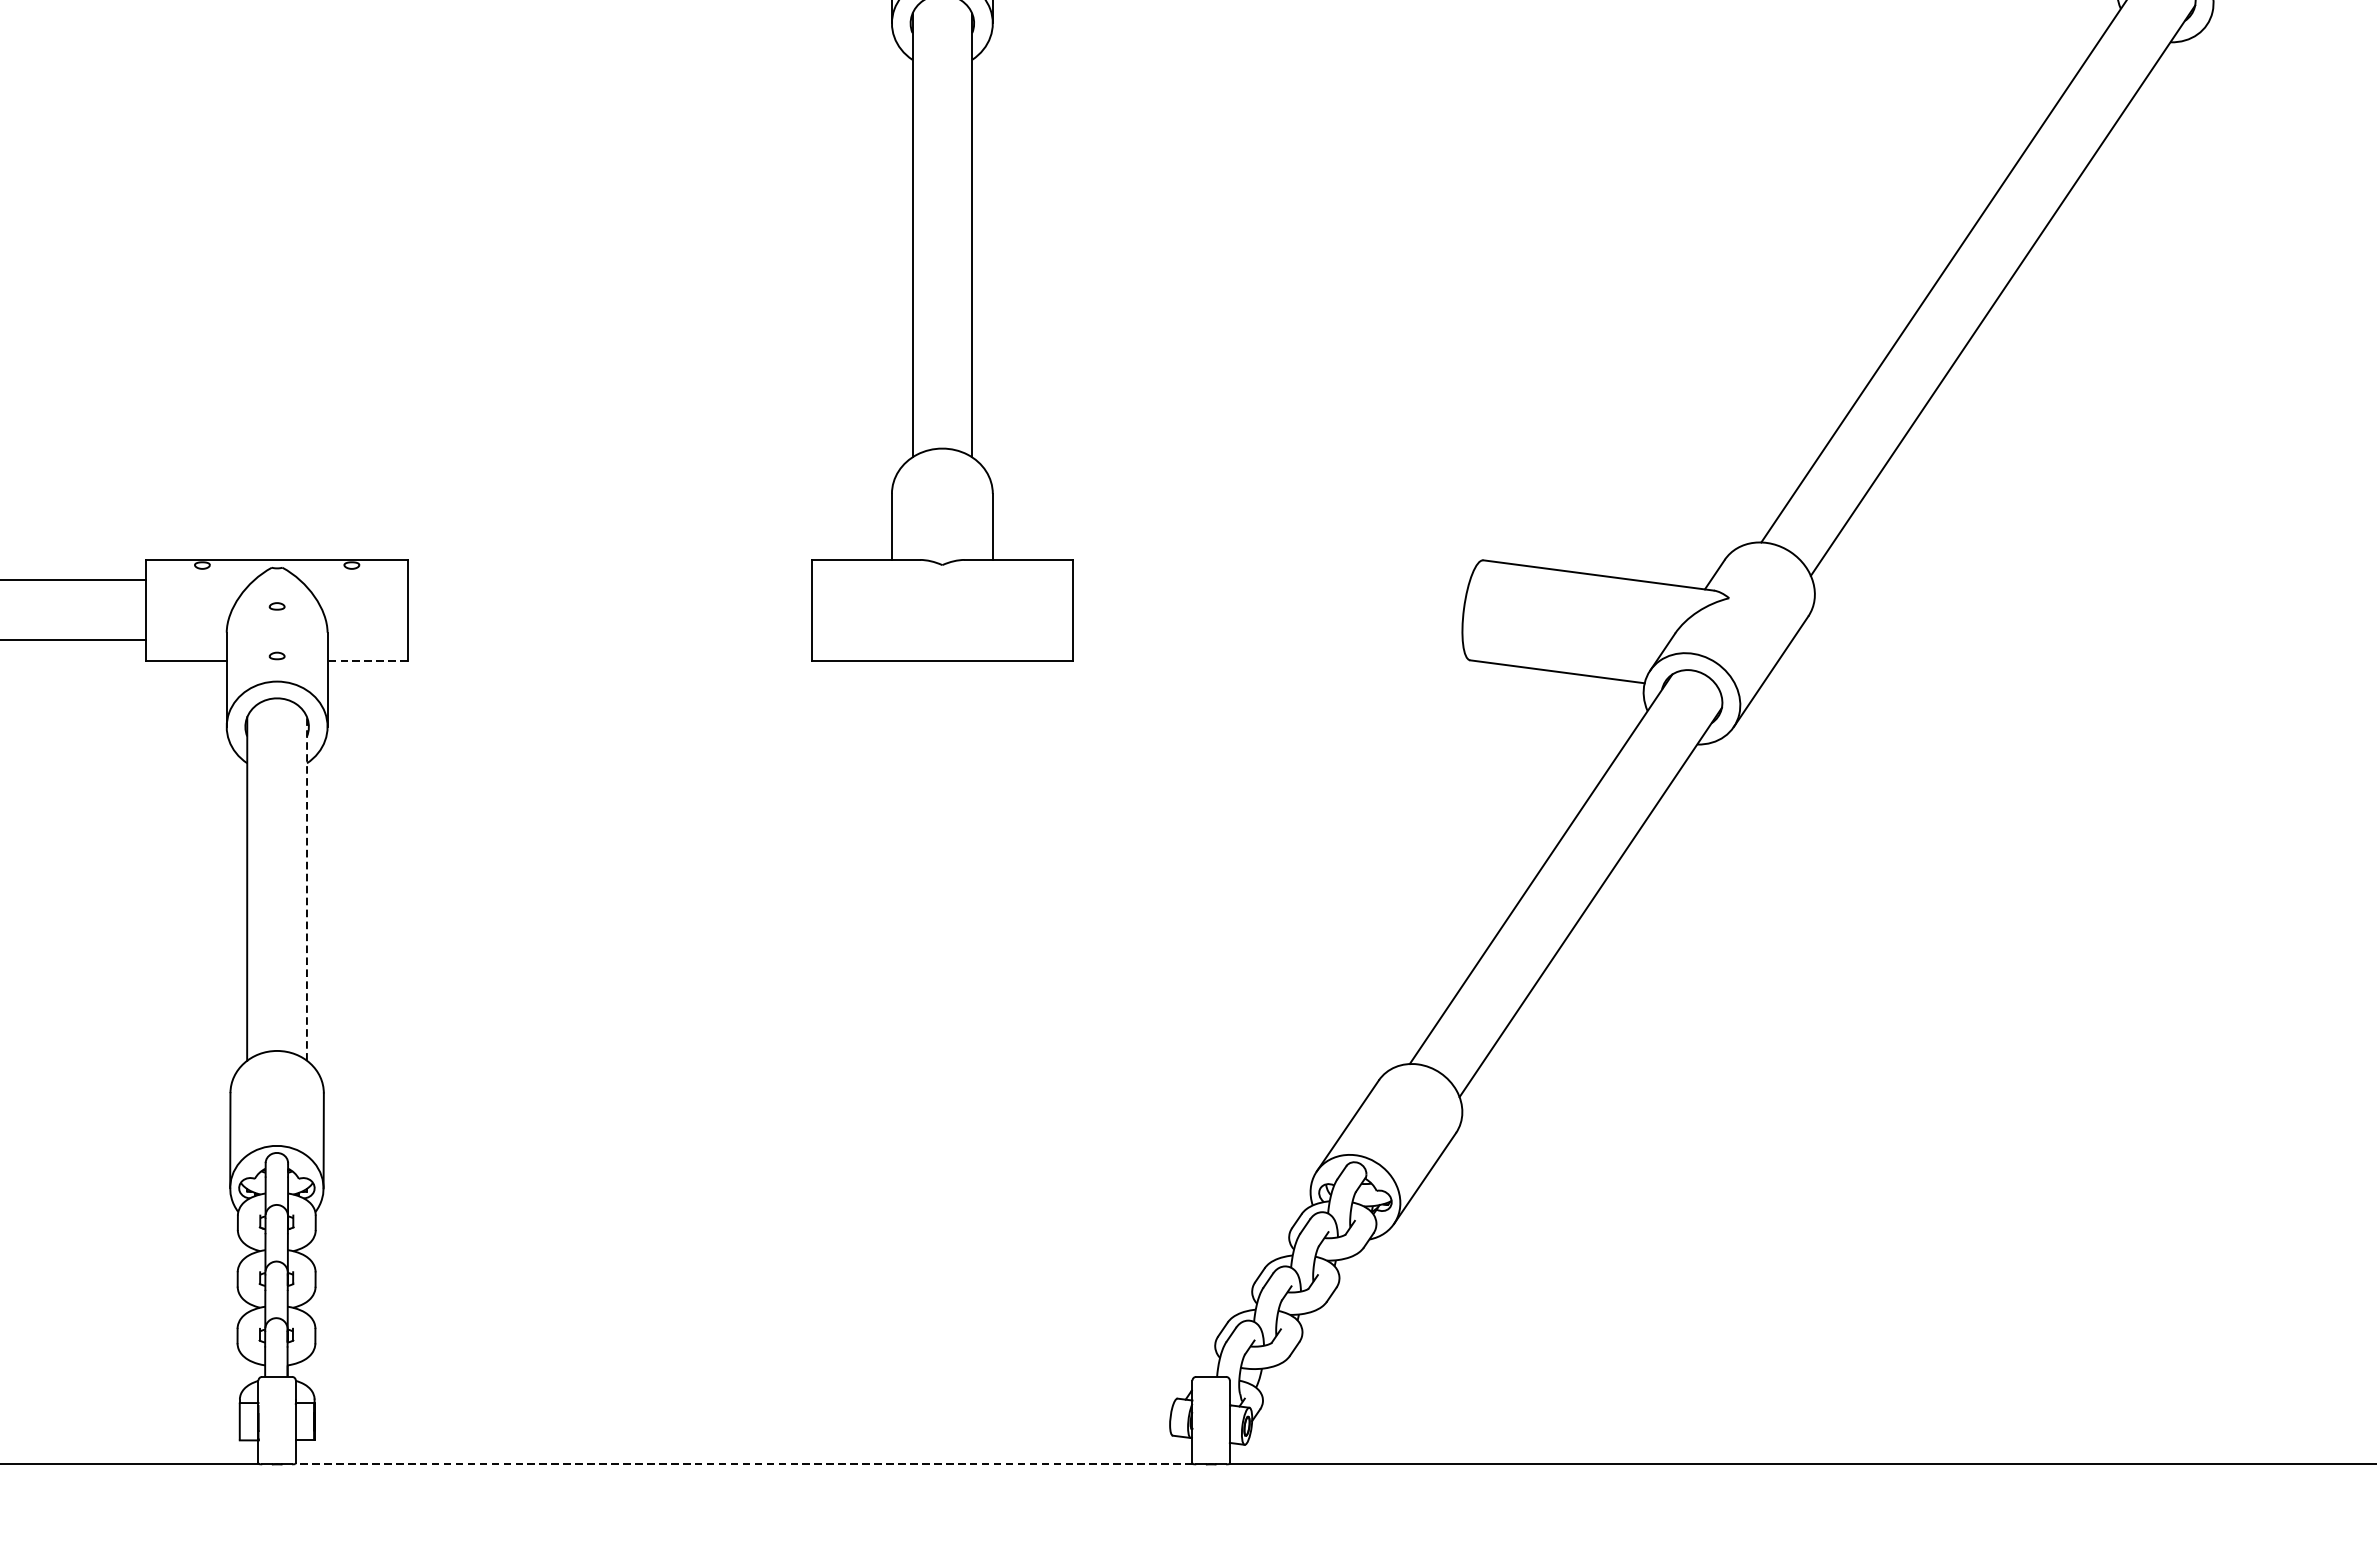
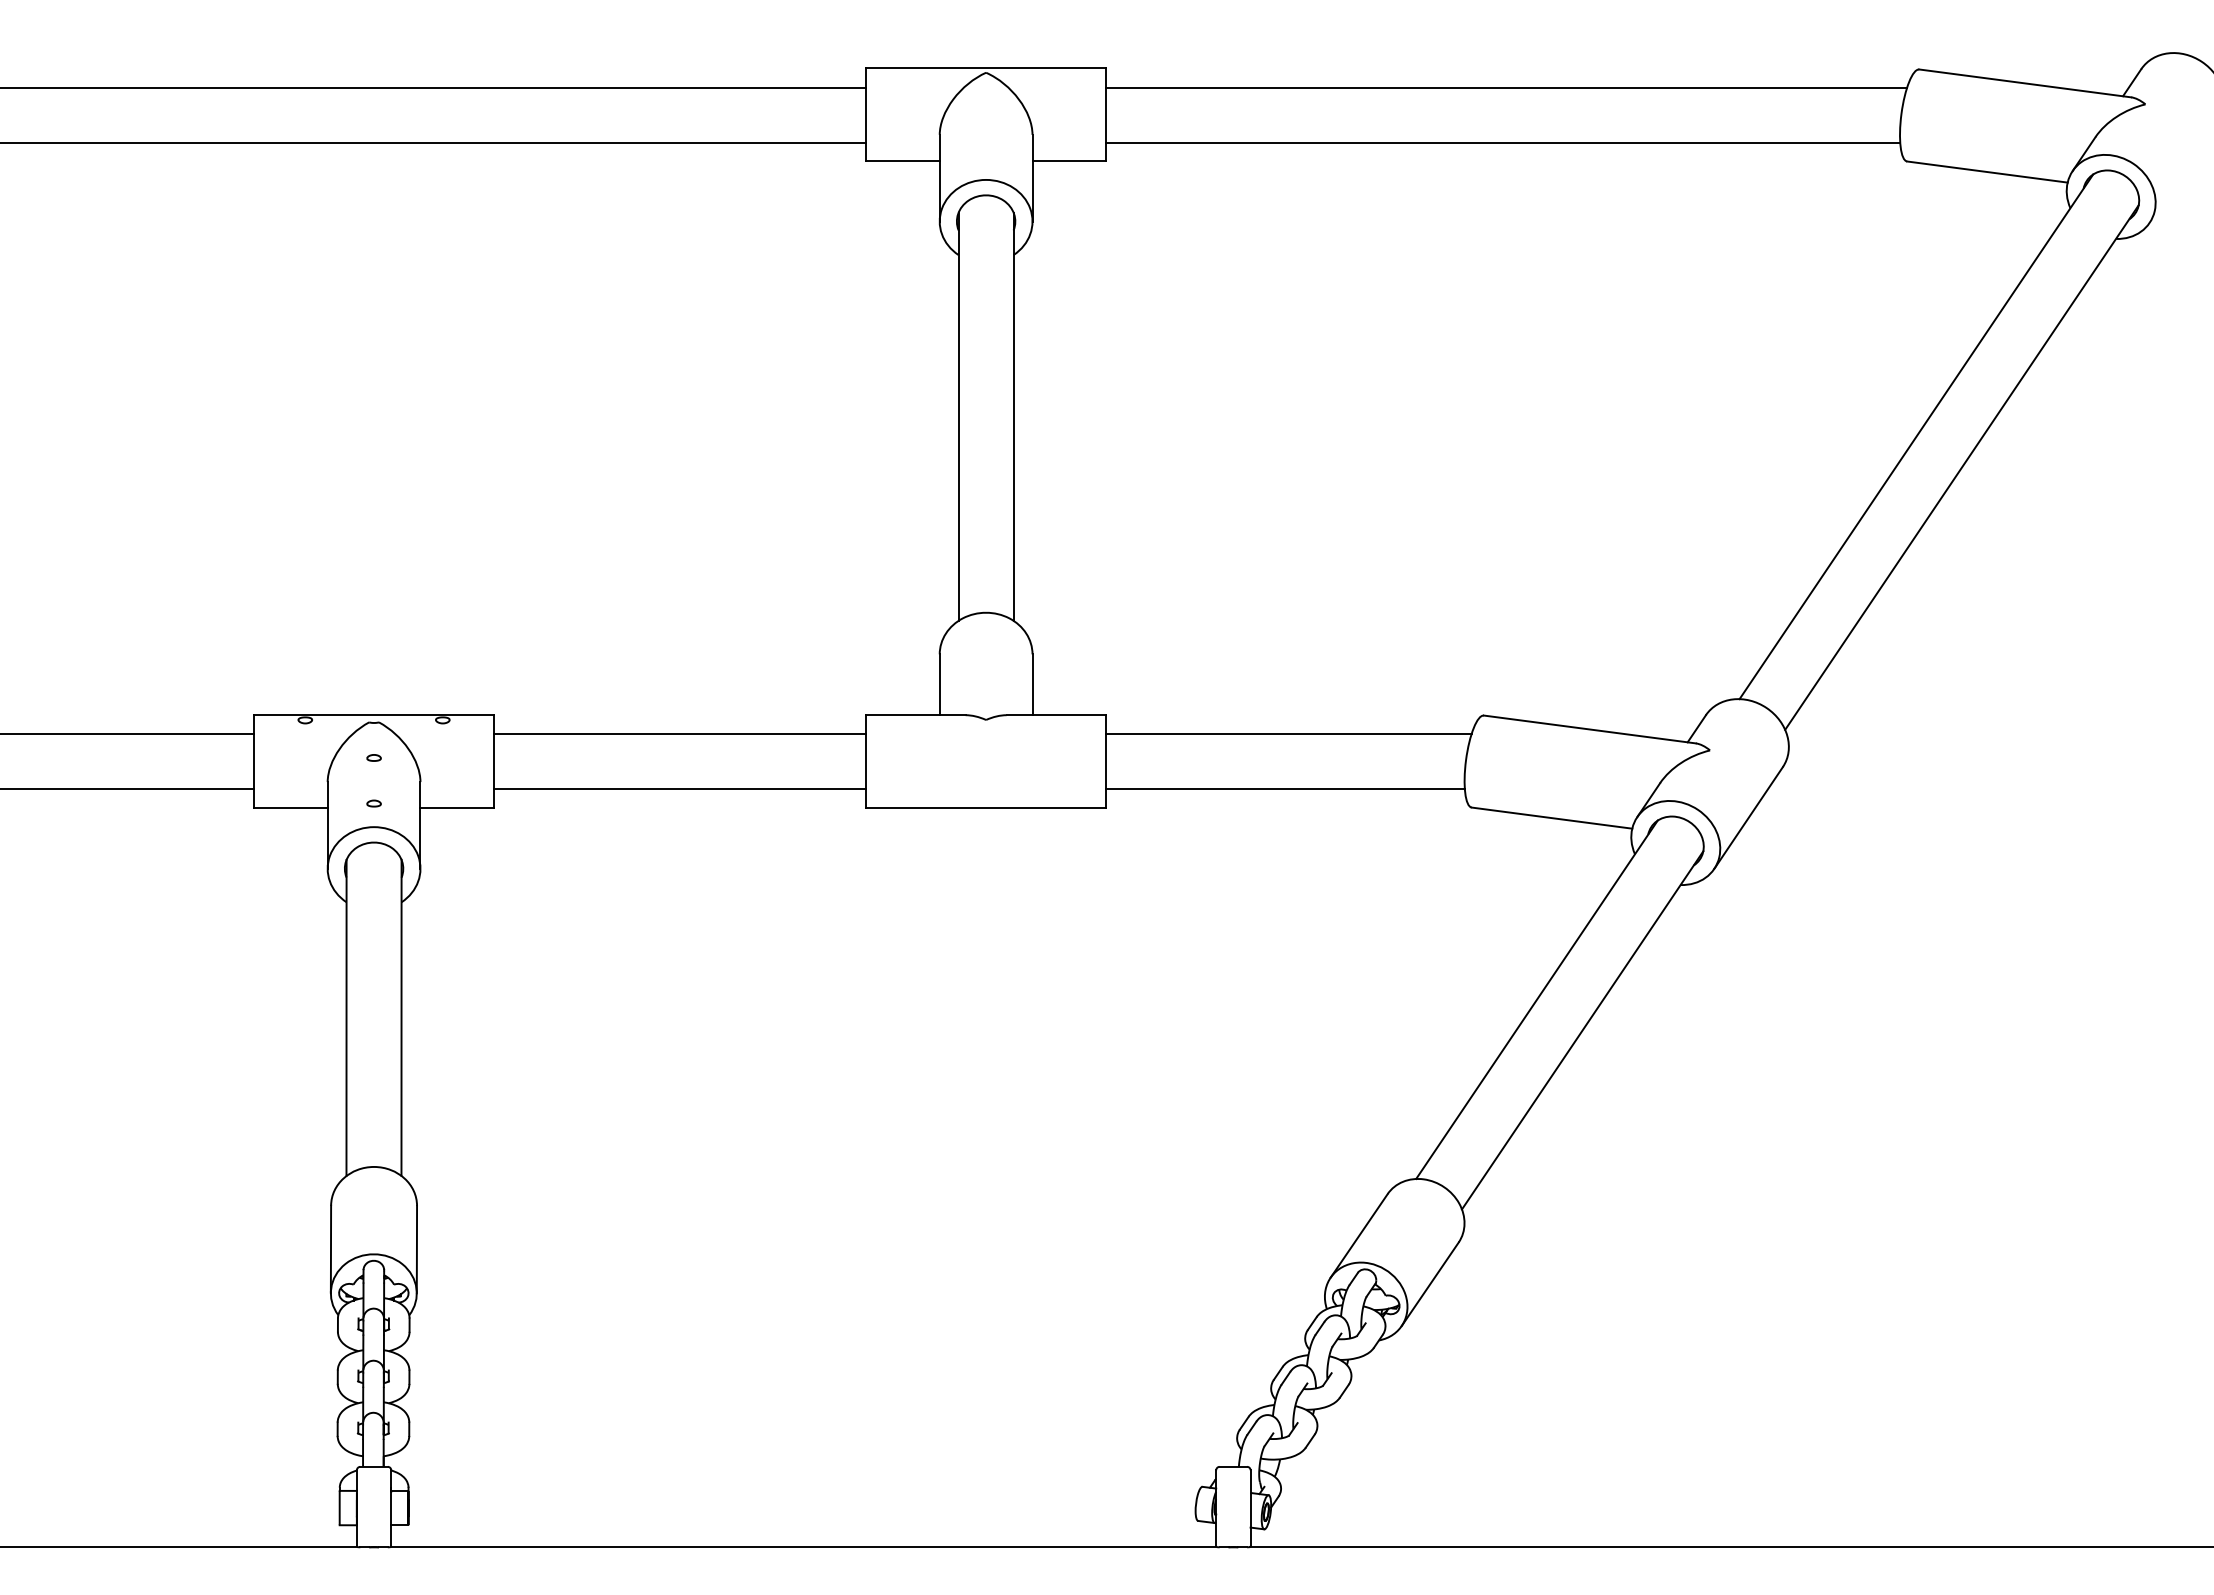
line: (609, 580) -> (679, 734), added
line: (1271, 580) -> (1288, 734), added
line: (609, 640) -> (679, 789), added
line: (1267, 640) -> (1285, 789), added
line: (367, 660) -> (457, 807), dashed -> solid
line: (306, 888) -> (401, 1017), dashed -> solid
line: (743, 1463) -> (803, 1546), dashed -> solid

